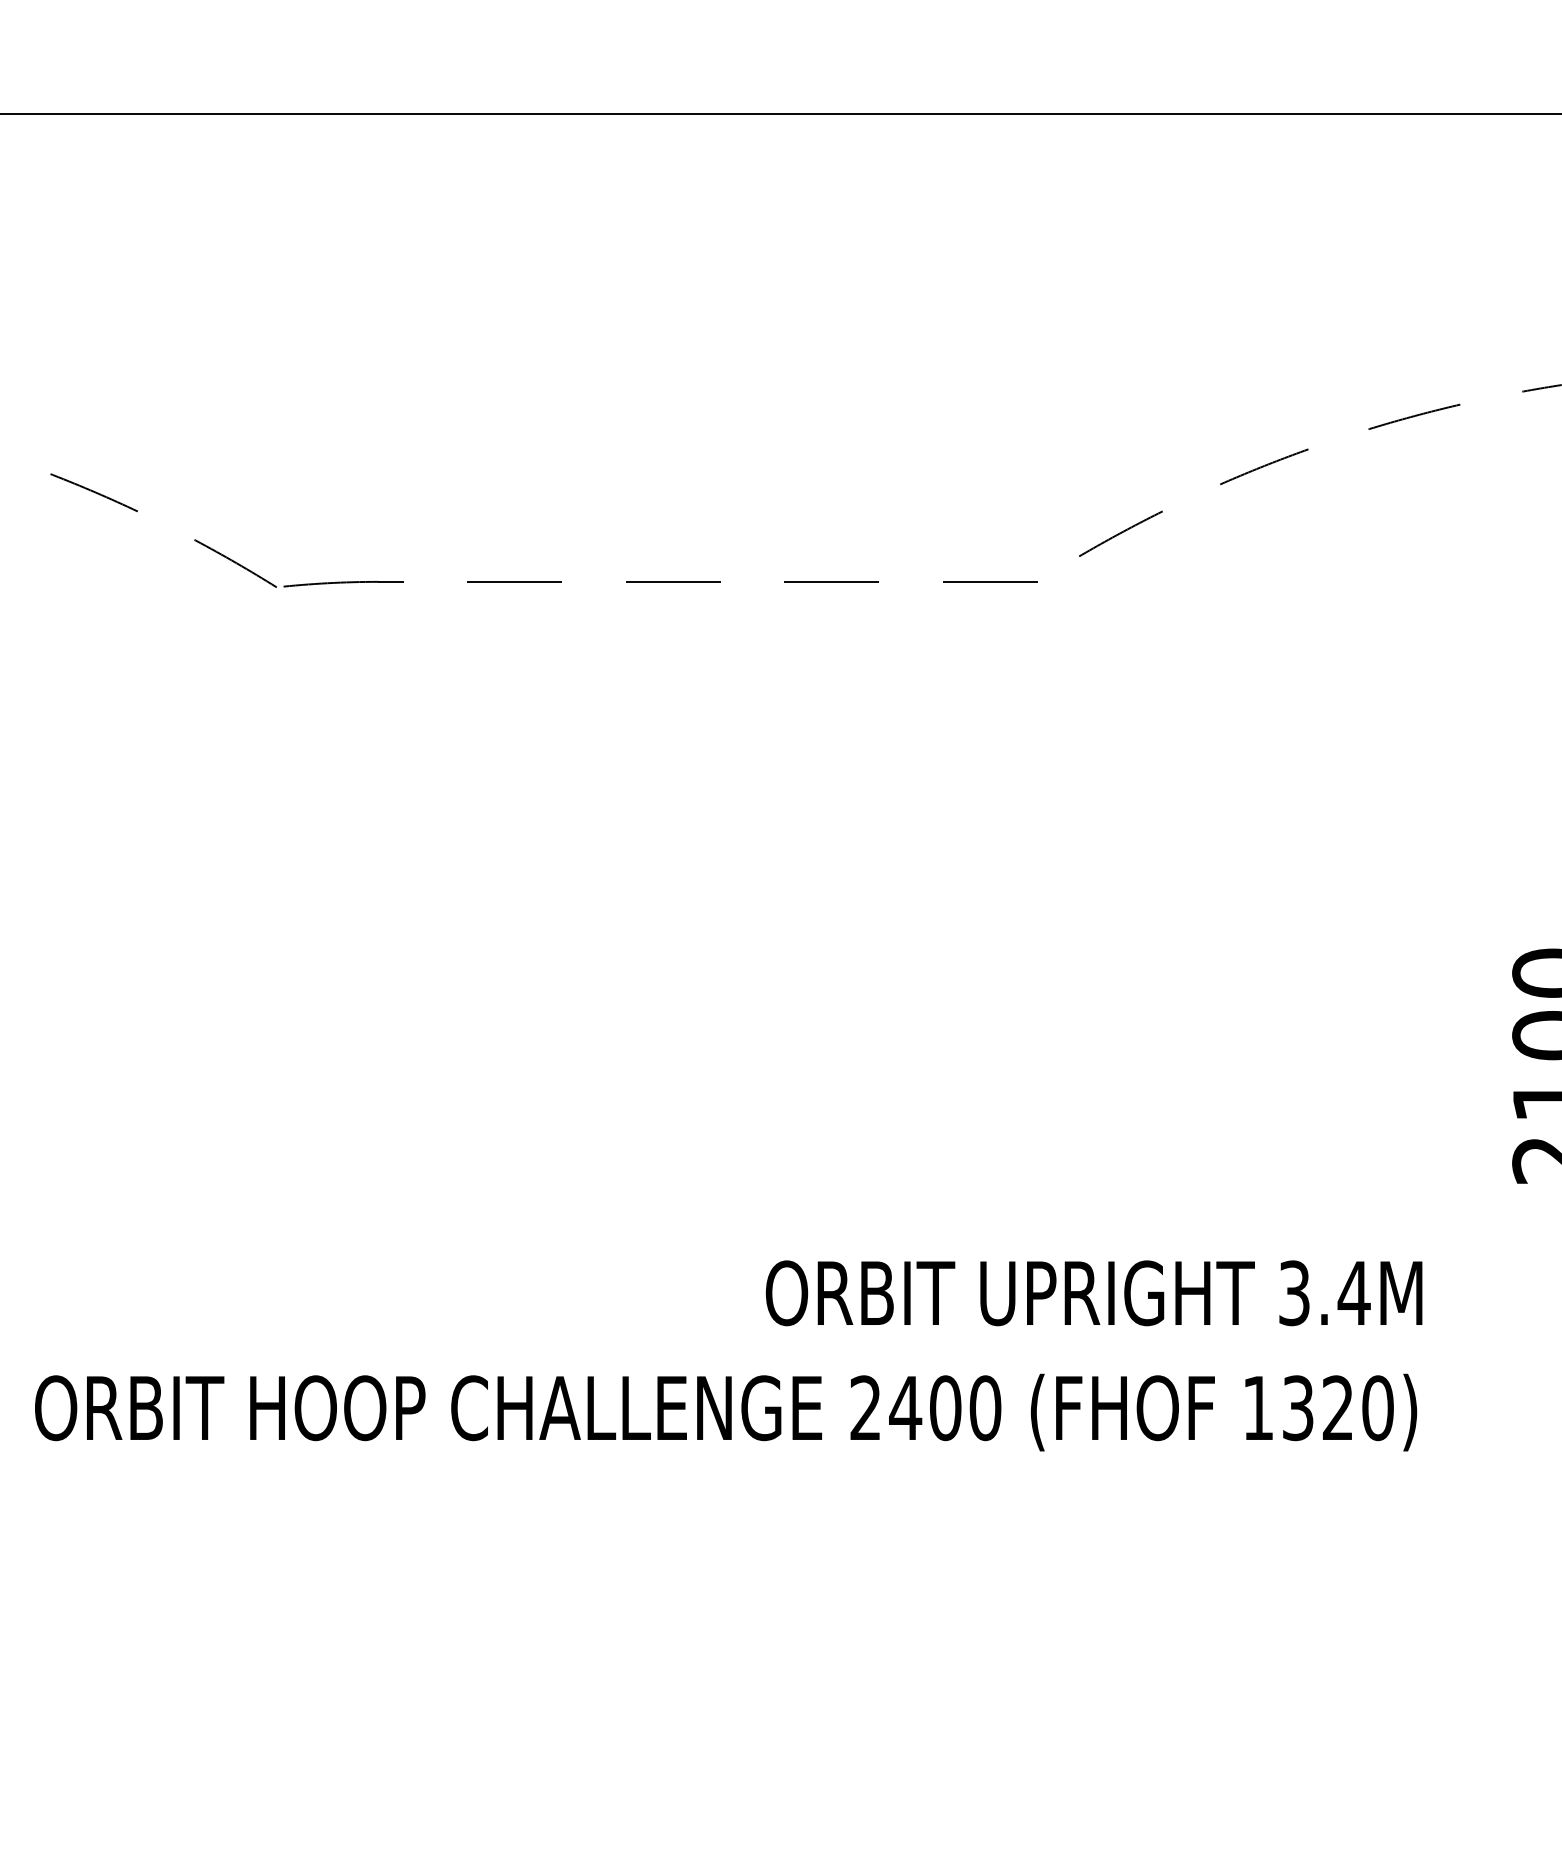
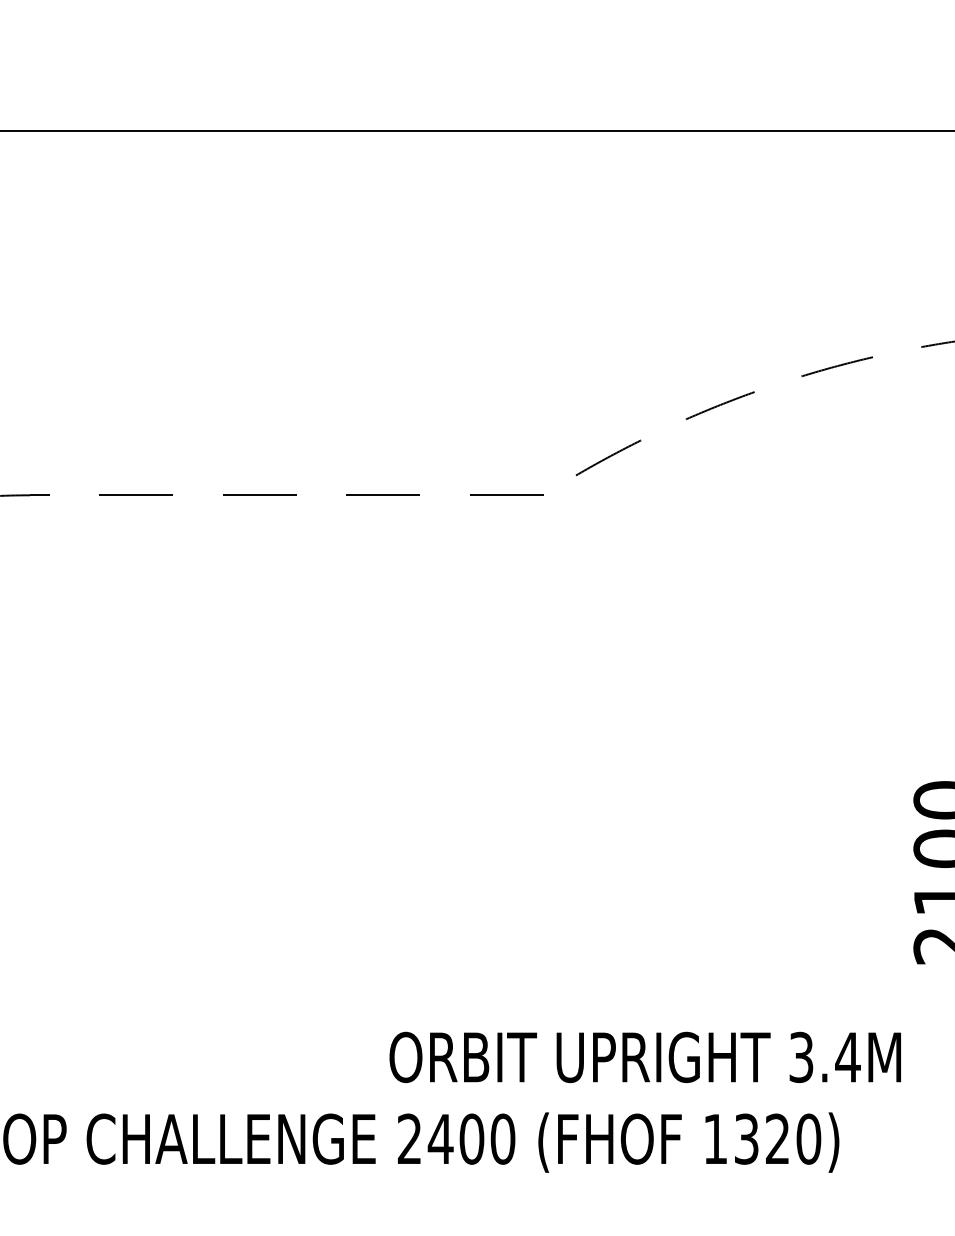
text: (1093, 1293) -> (644, 1057), moved

